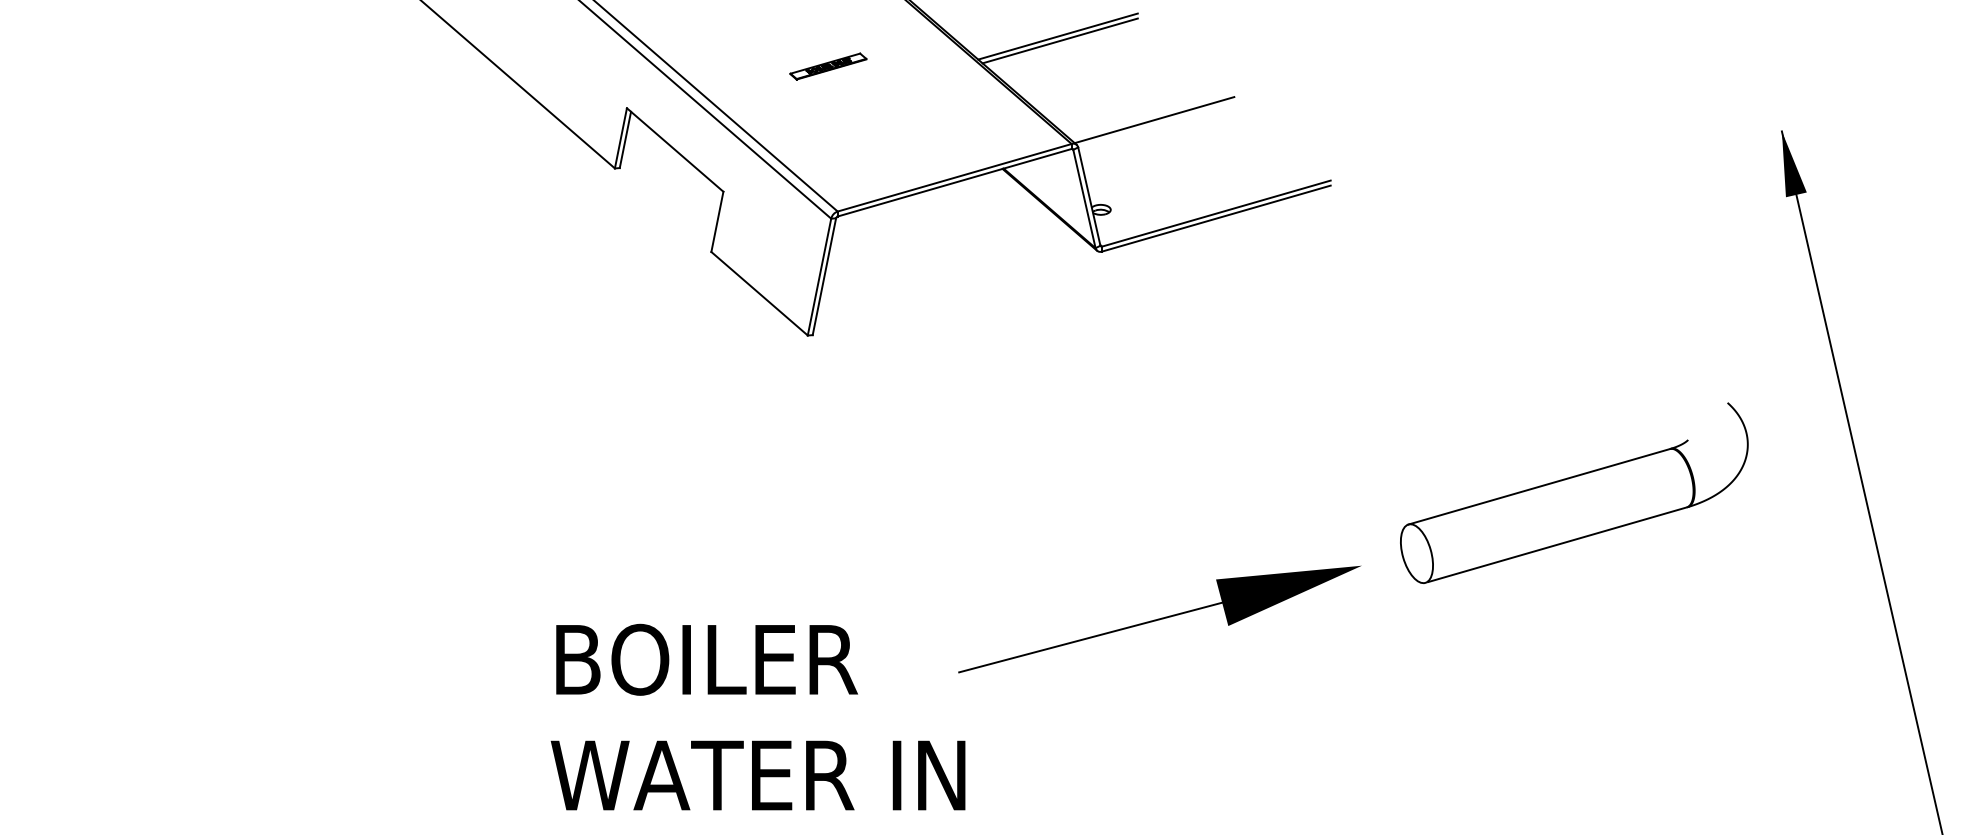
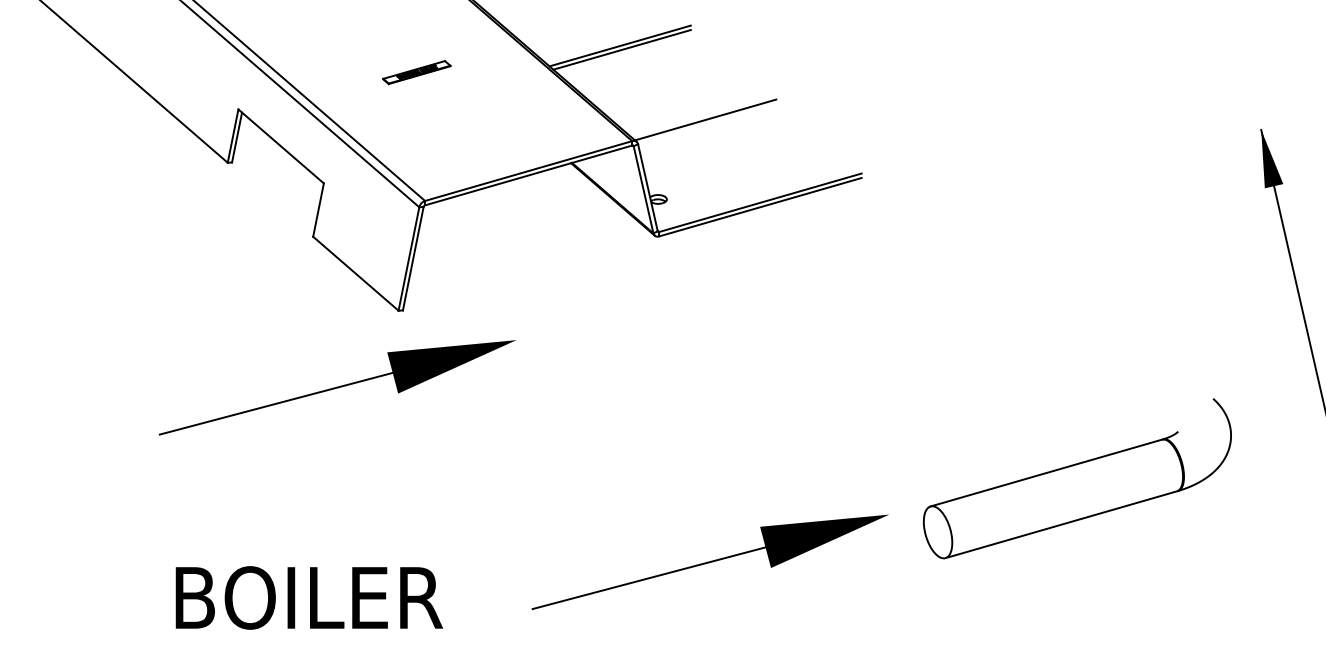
part: (738, 422) -> (337, 387), added
part: (1574, 492) -> (1077, 478), moved

